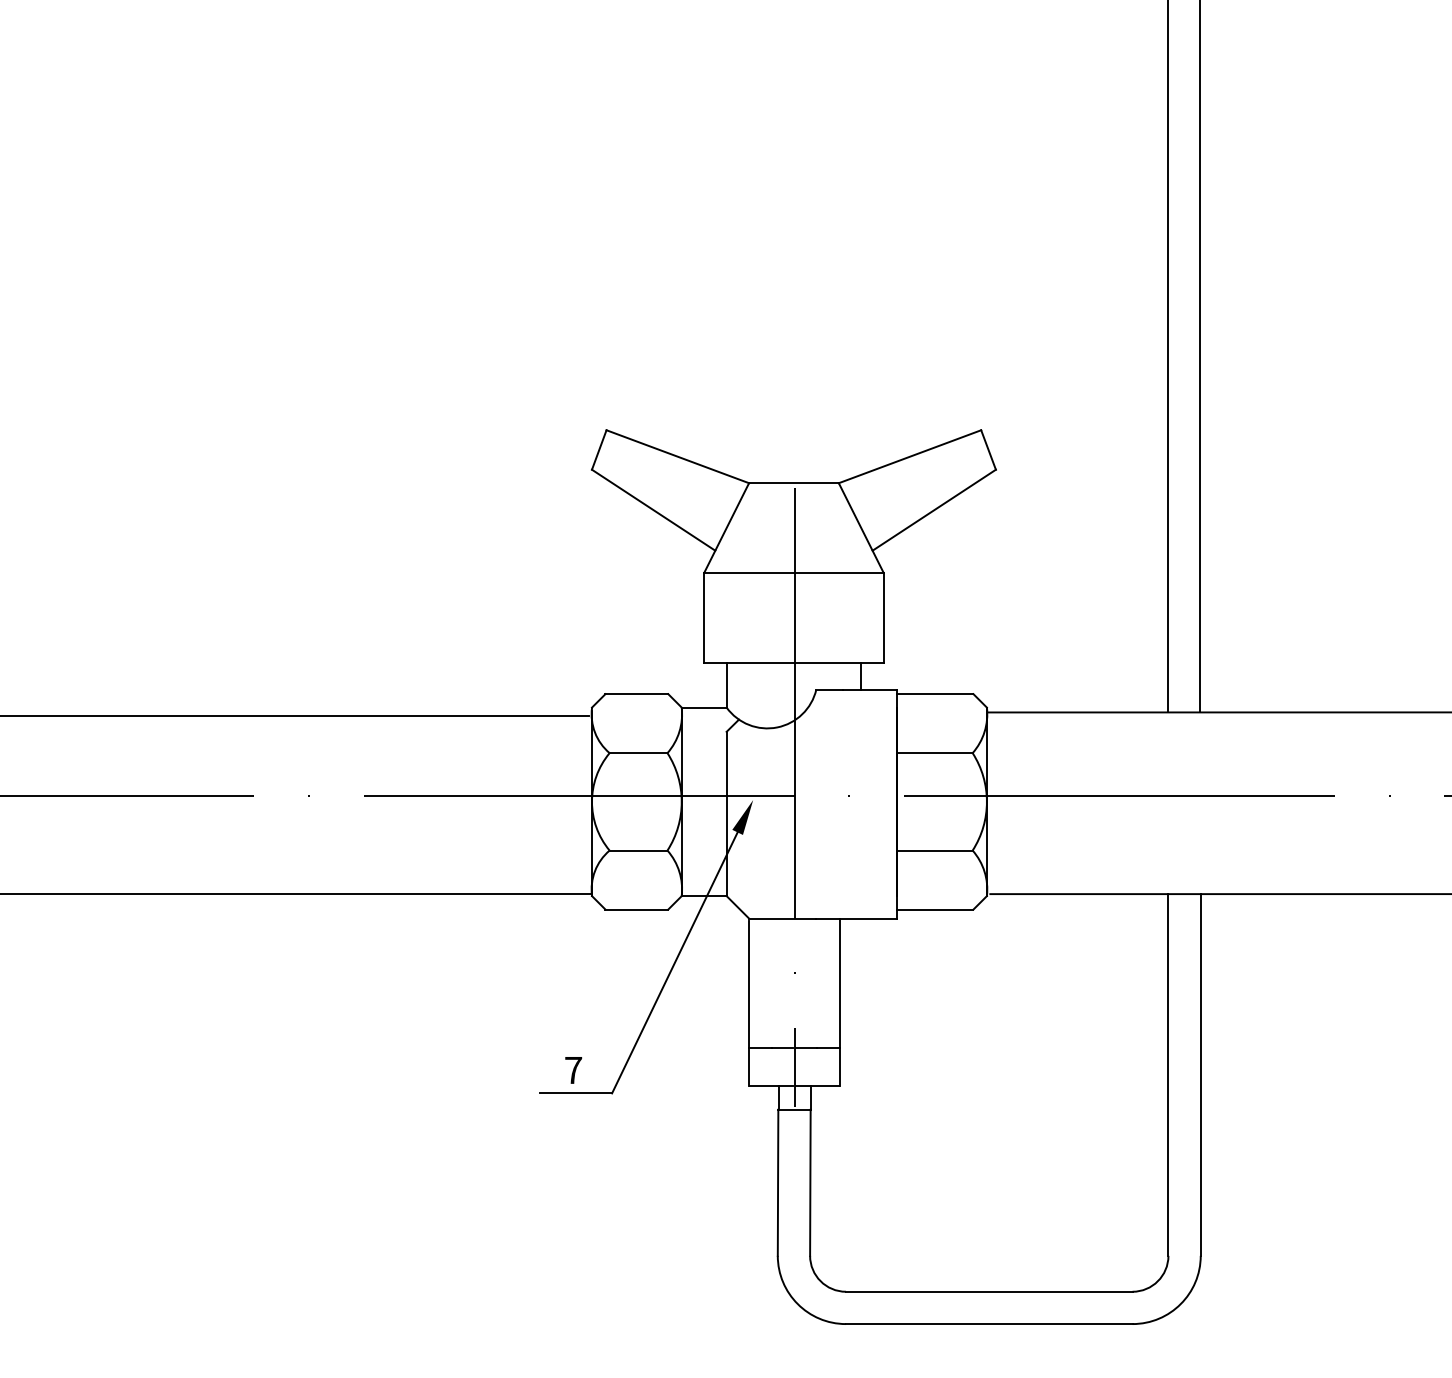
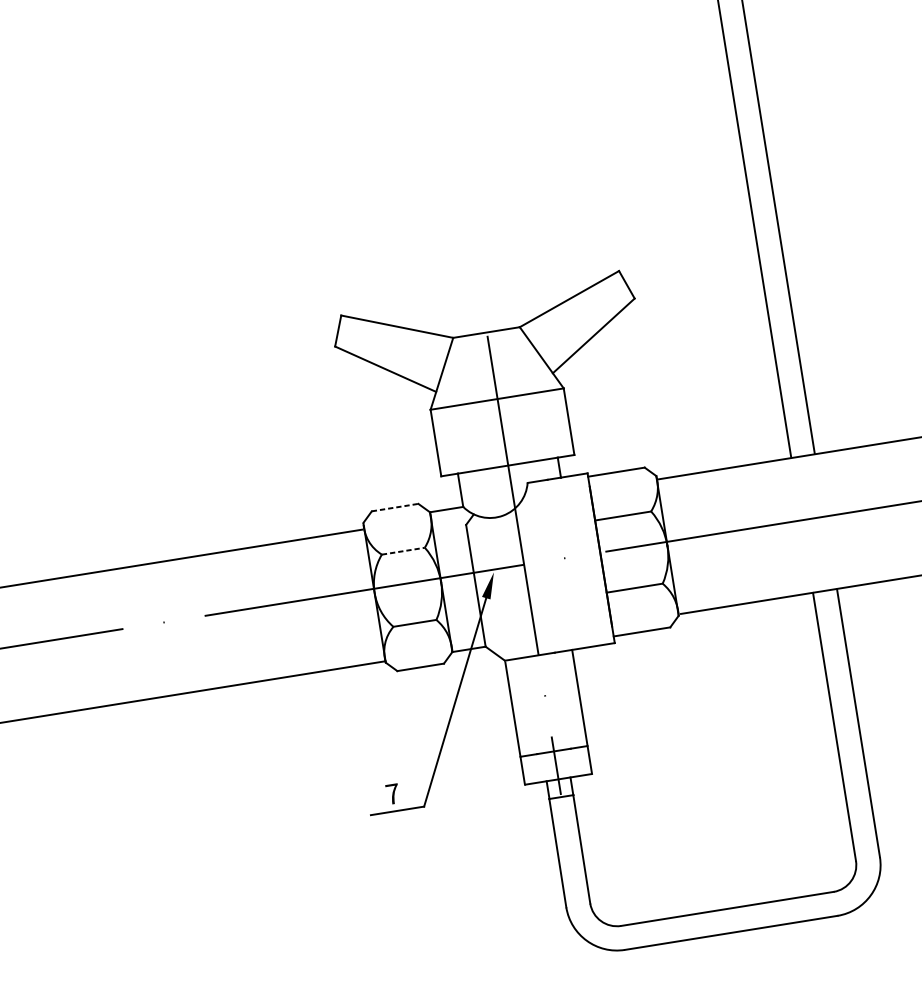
line: (637, 694) -> (395, 507), solid -> dashed
line: (638, 753) -> (403, 551), solid -> dashed

